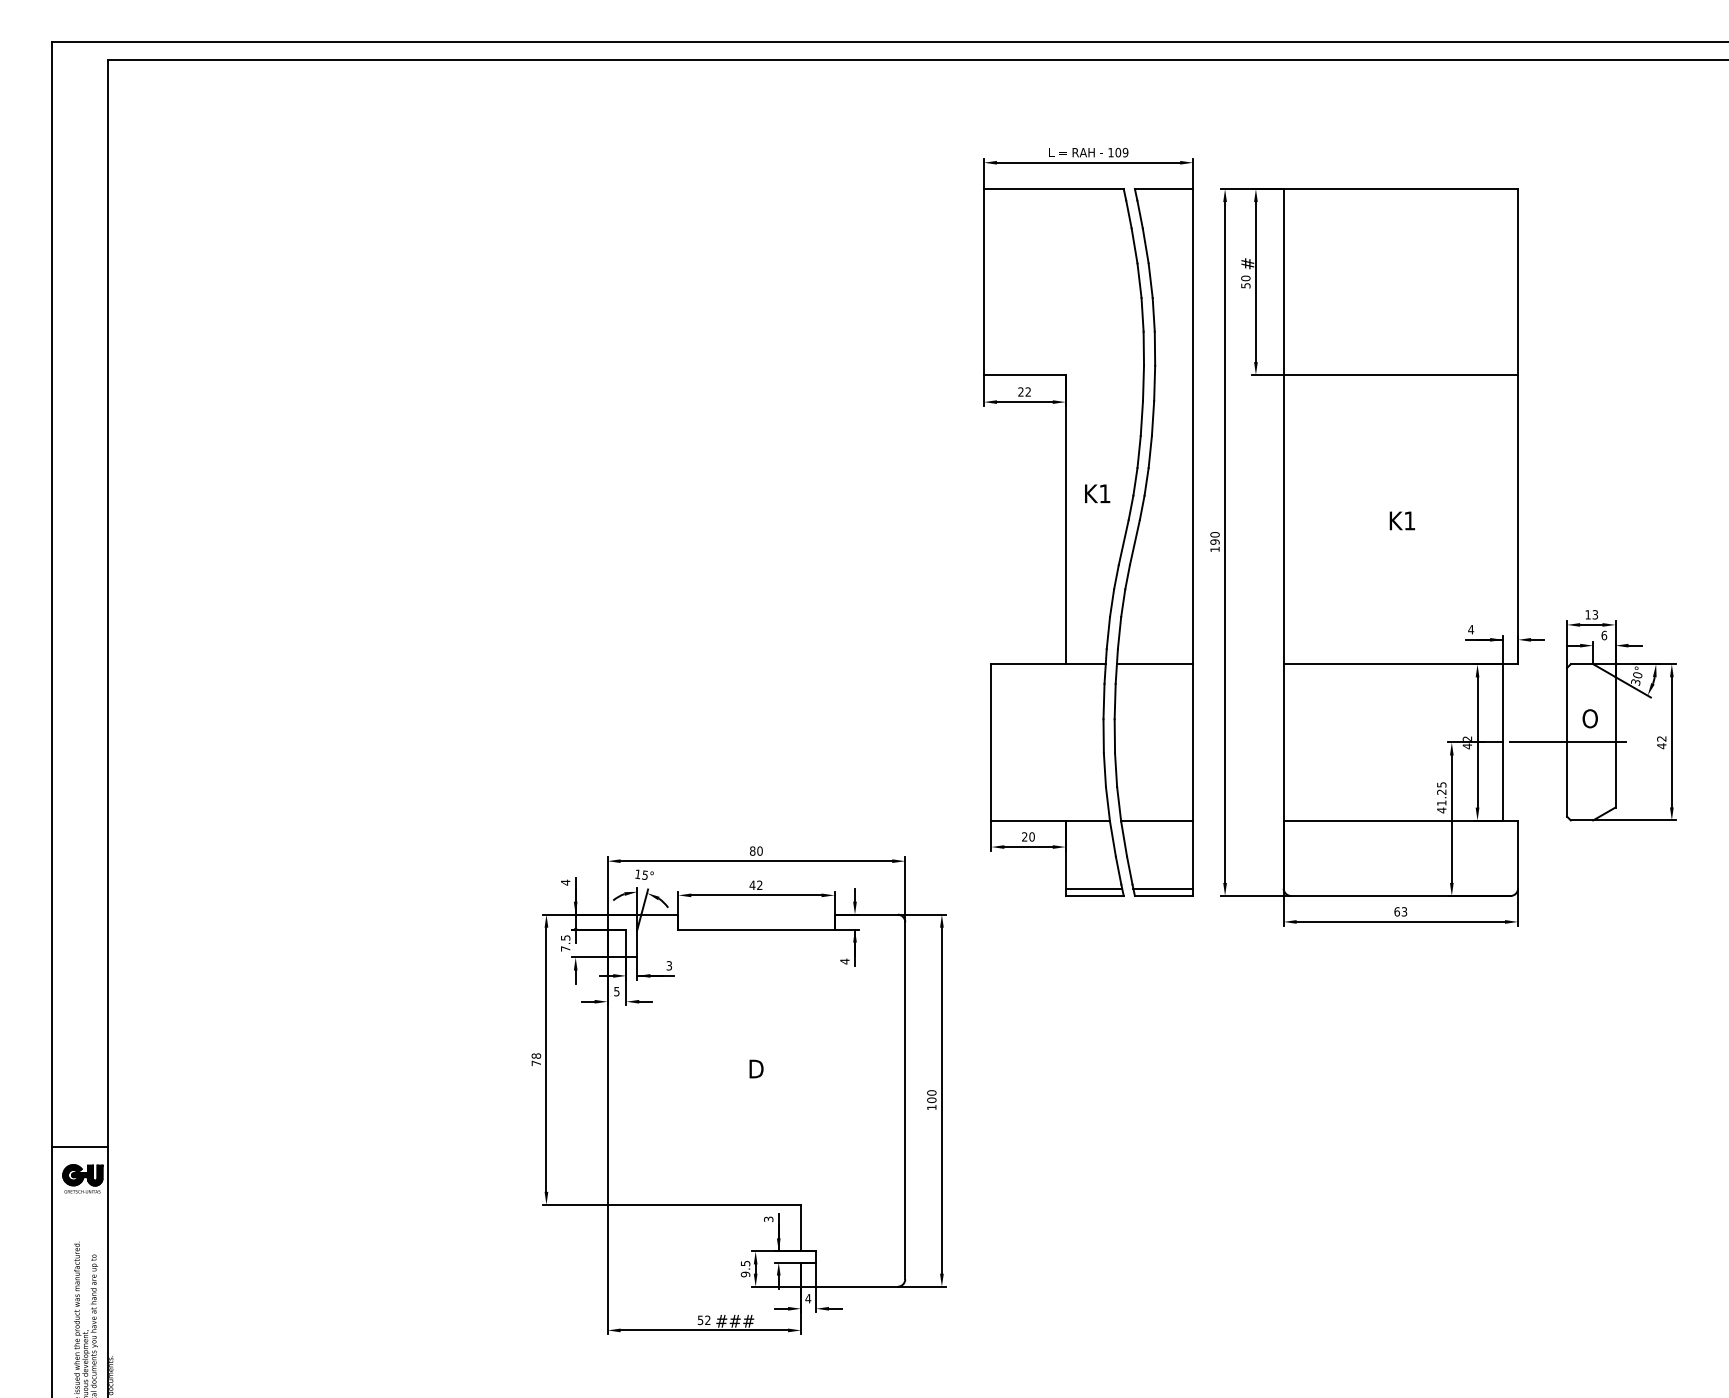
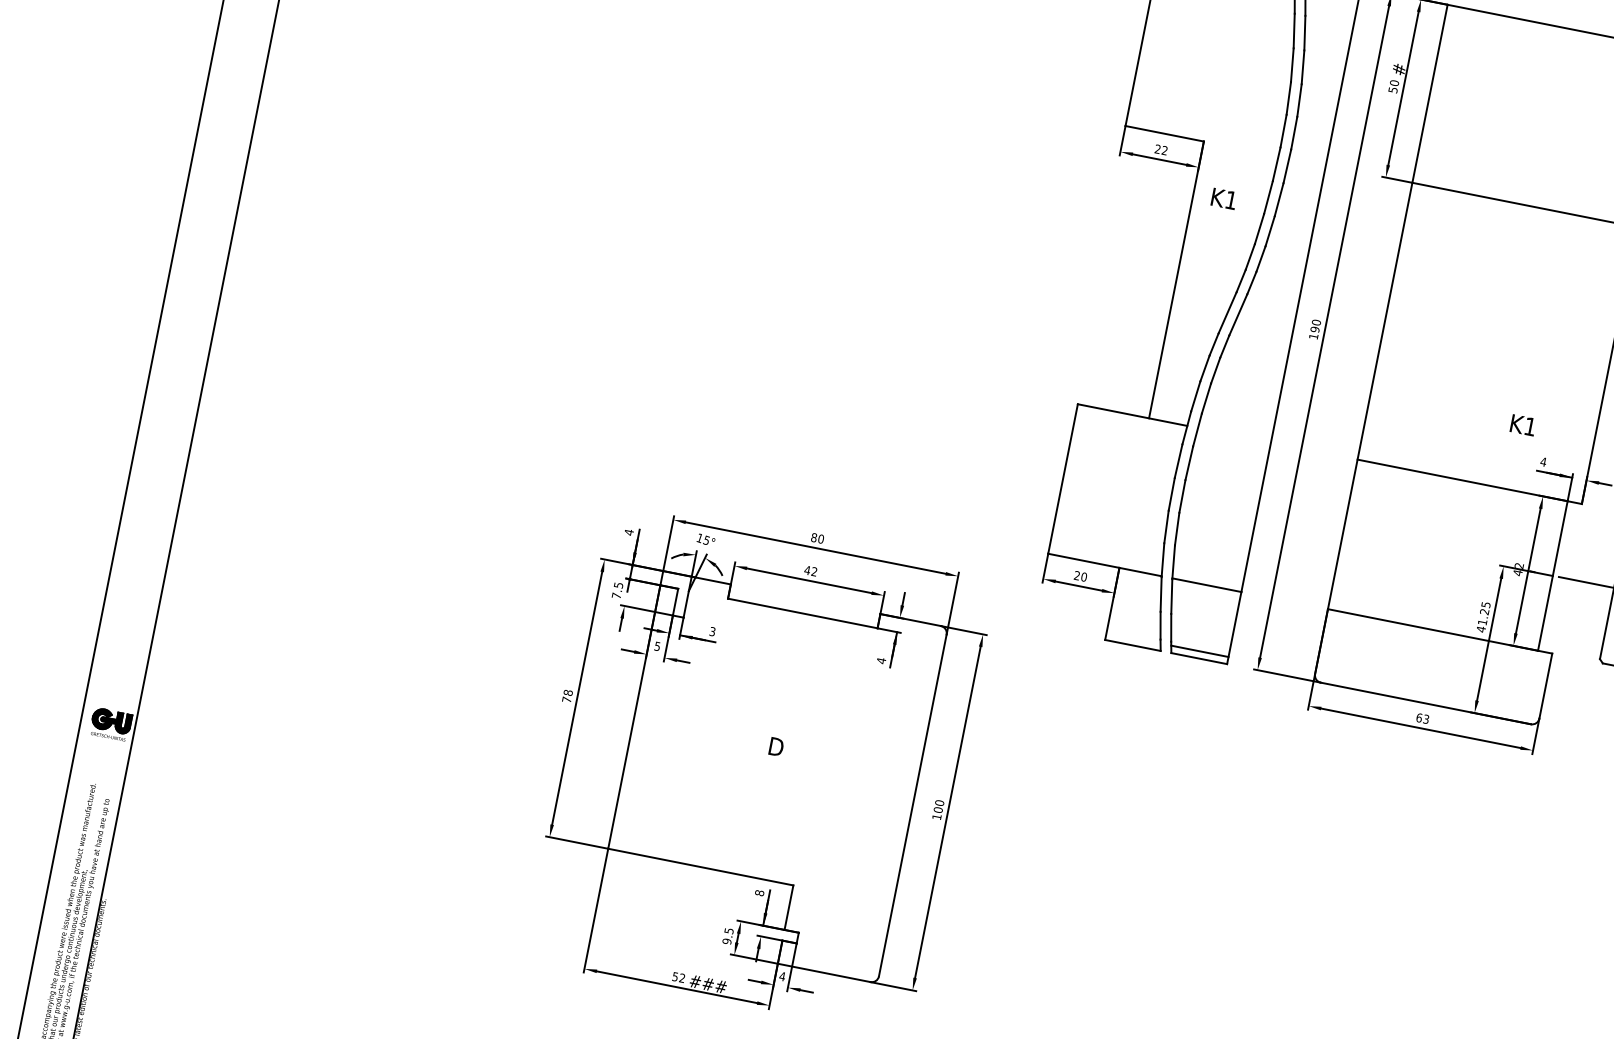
text: (1097, 493) -> (1224, 198), moved
text: (1401, 520) -> (1522, 424), moved
line: (1154, 664) -> (1233, 435), removed
line: (1093, 888) -> (1133, 638), removed
line: (79, 1146) -> (113, 692), removed
text: (768, 1219) -> (759, 893), 3 -> 8

